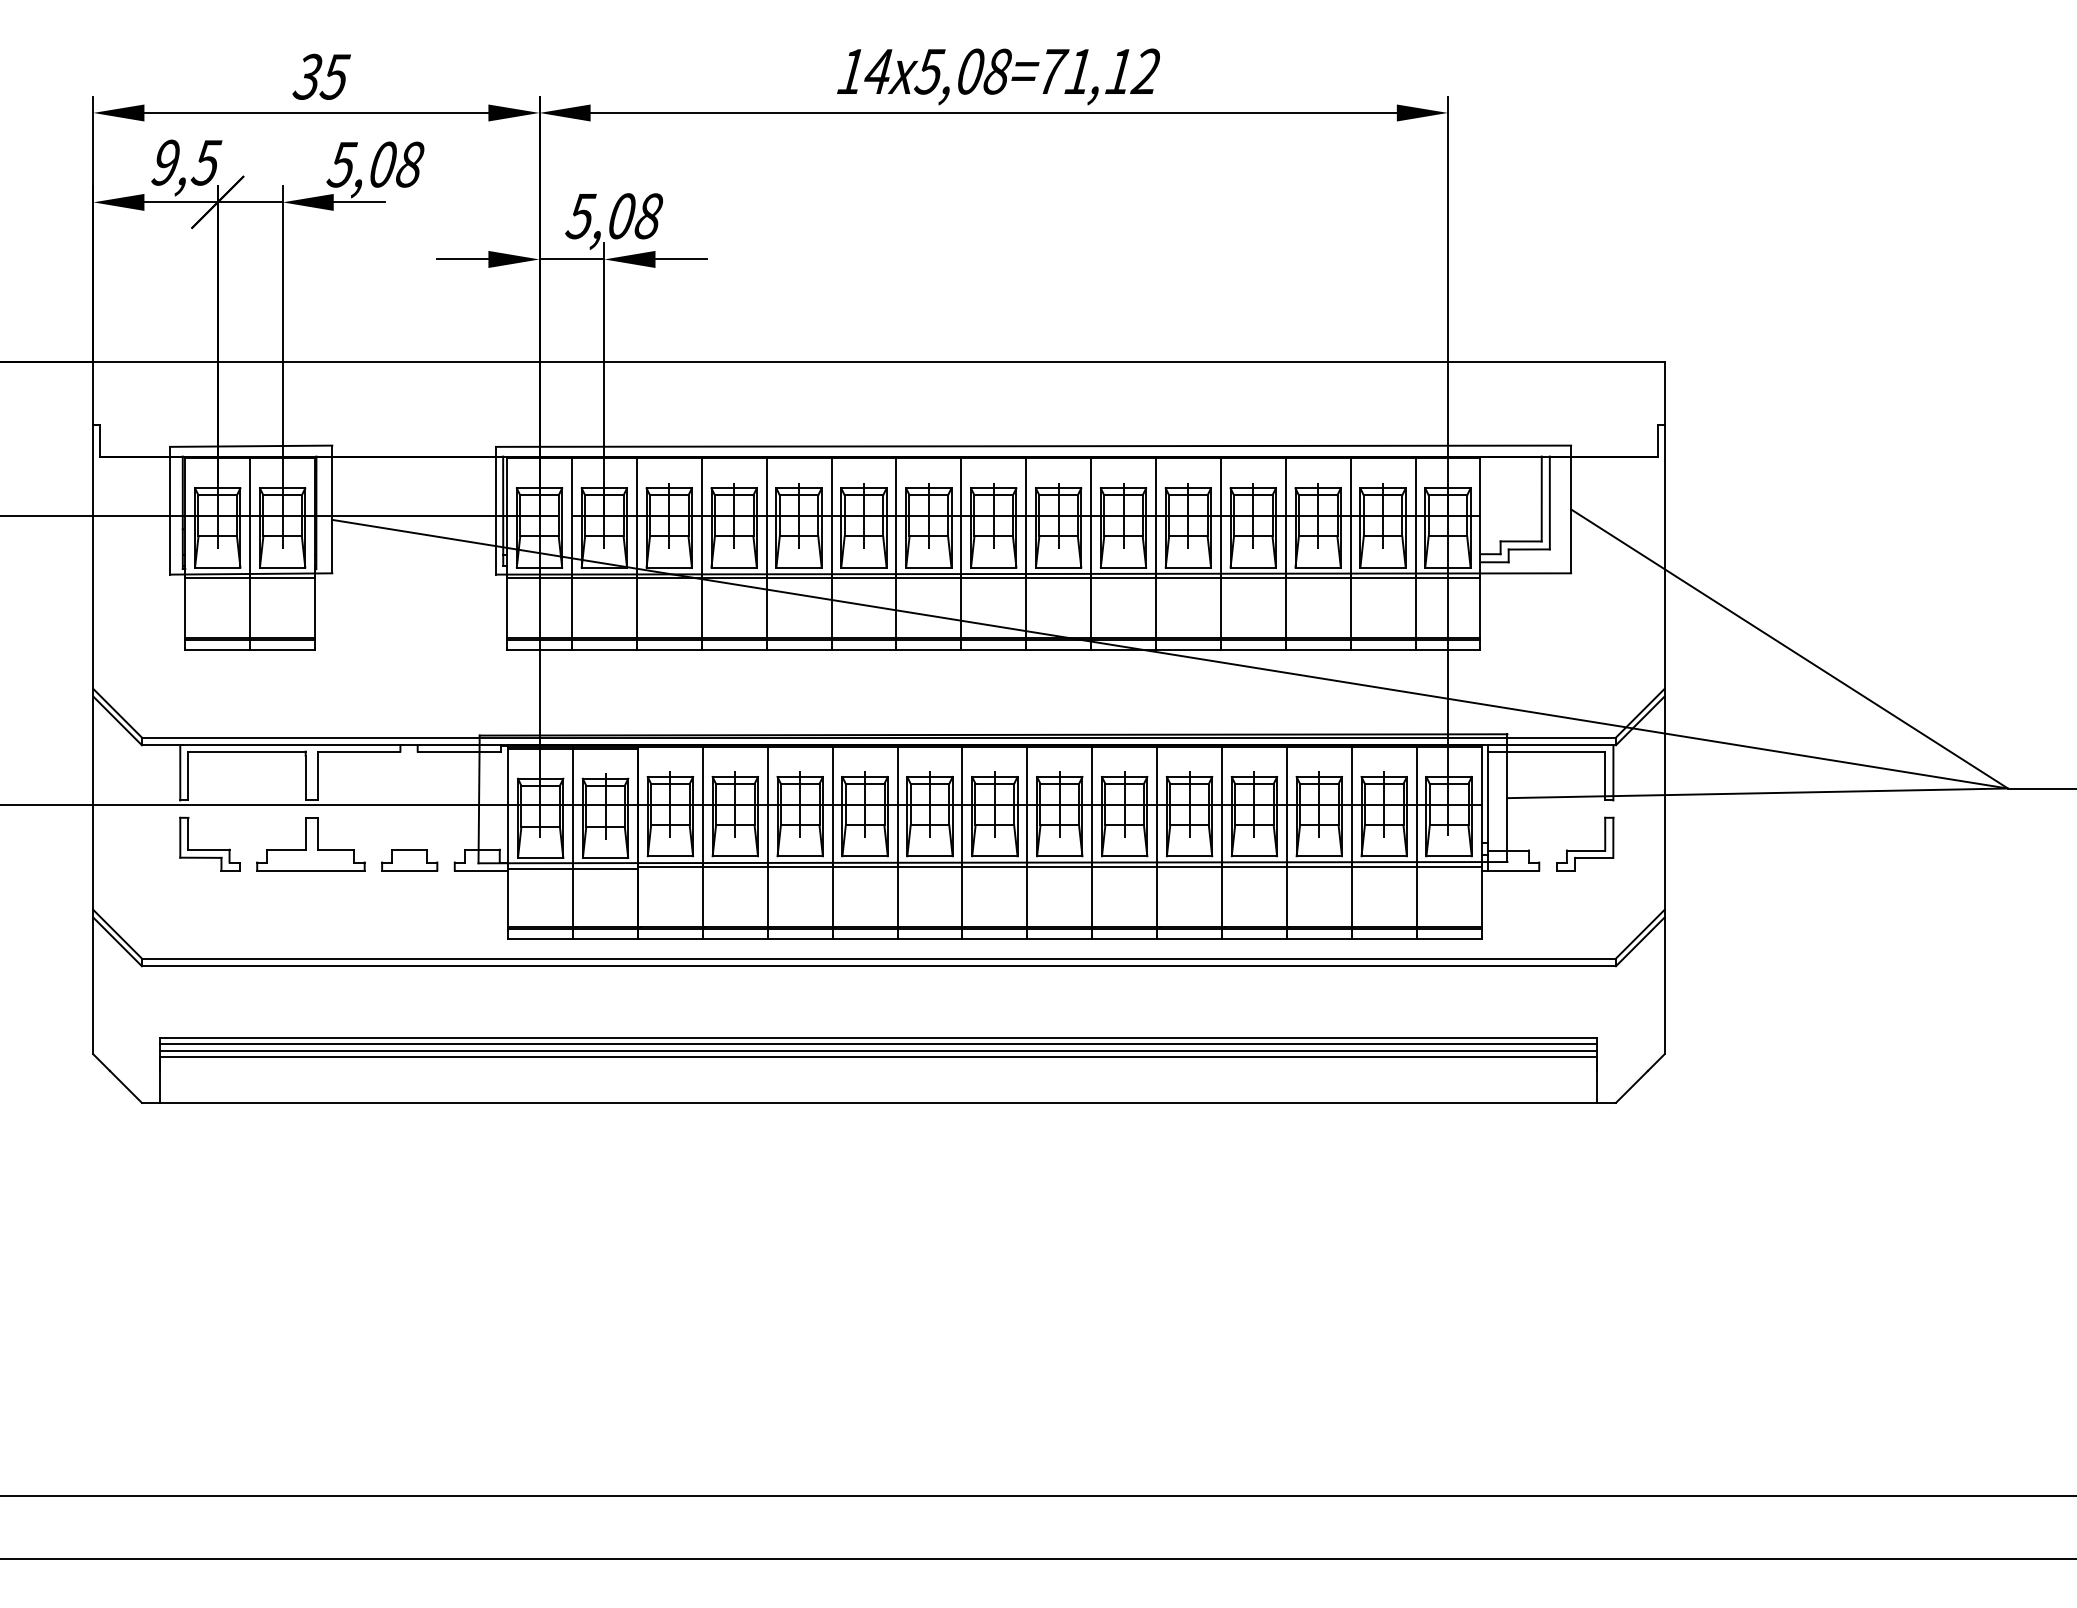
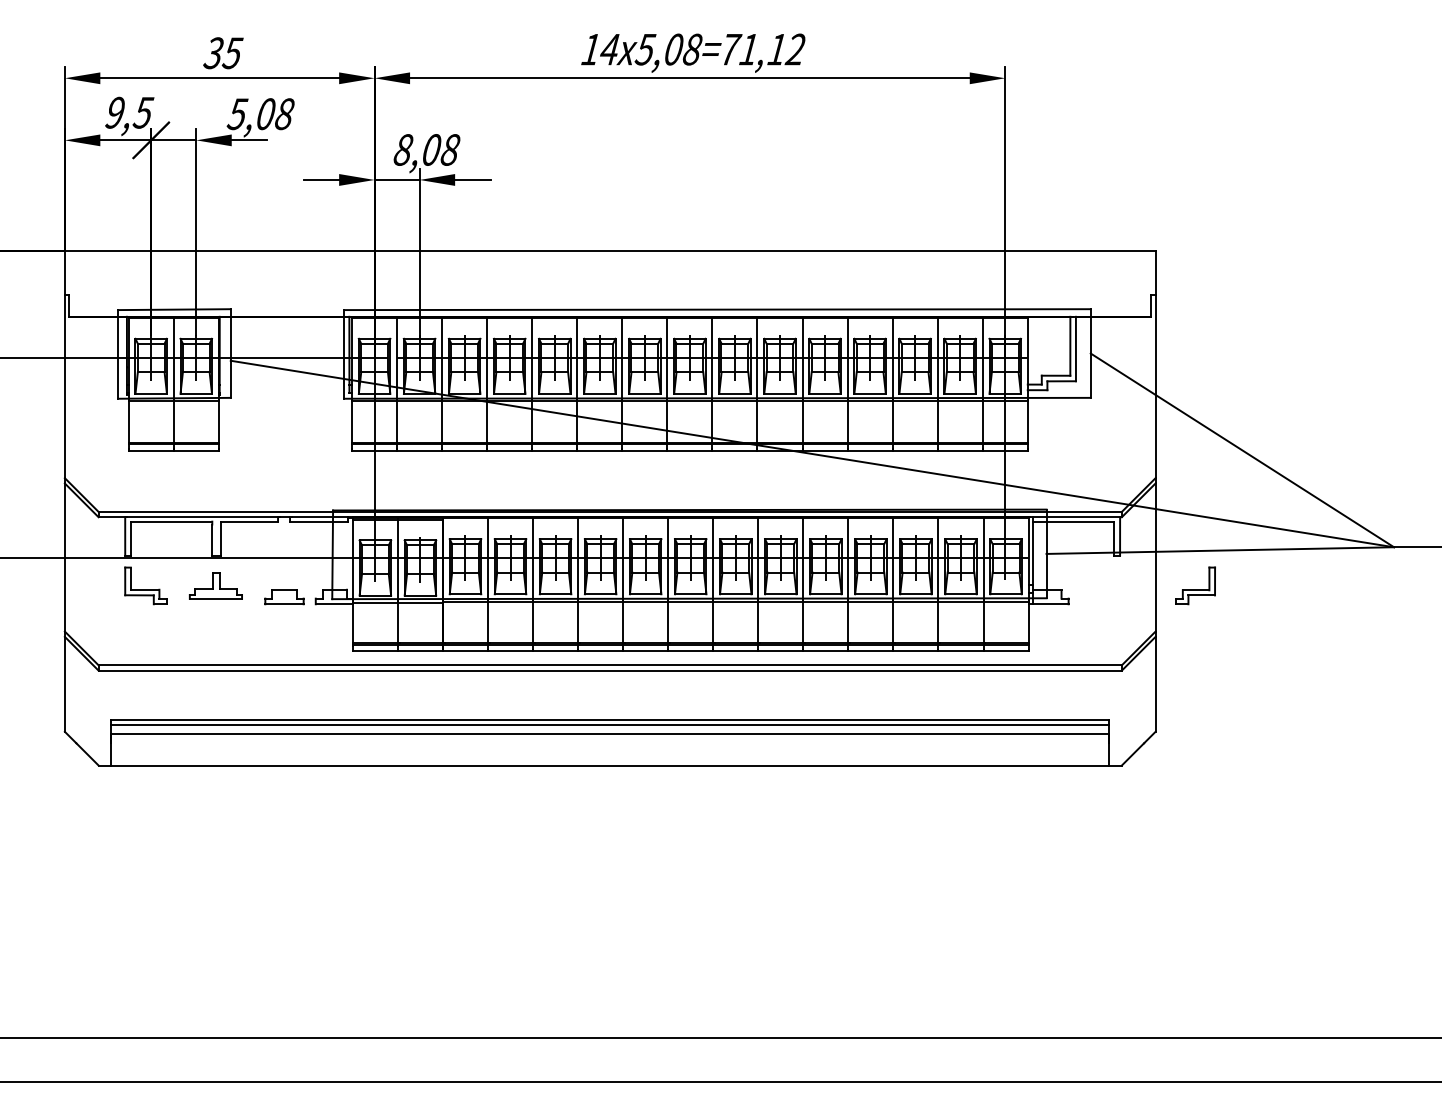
text: (581, 215) -> (403, 149), 5,08 -> 8,08
part: (1585, 843) -> (1195, 585), moved
part: (310, 845) -> (215, 586), size x0.7
line: (879, 1051) -> (610, 729), removed

